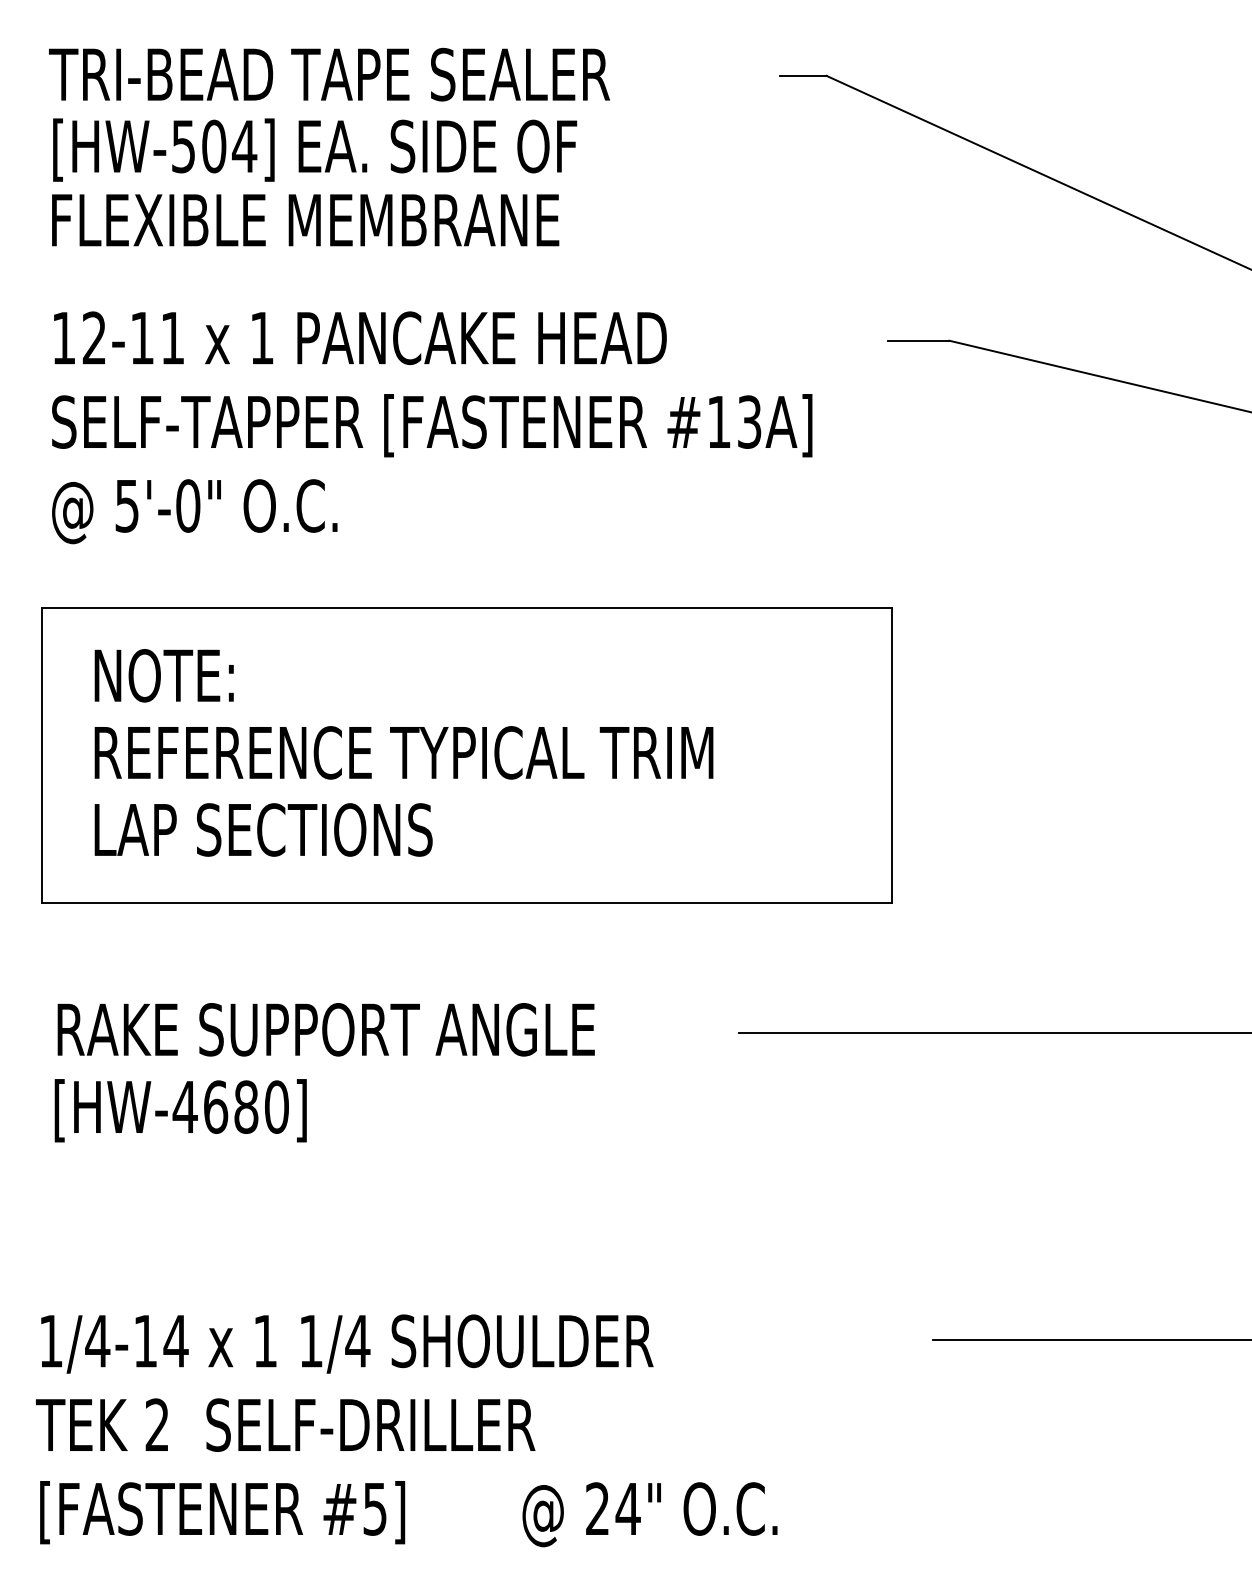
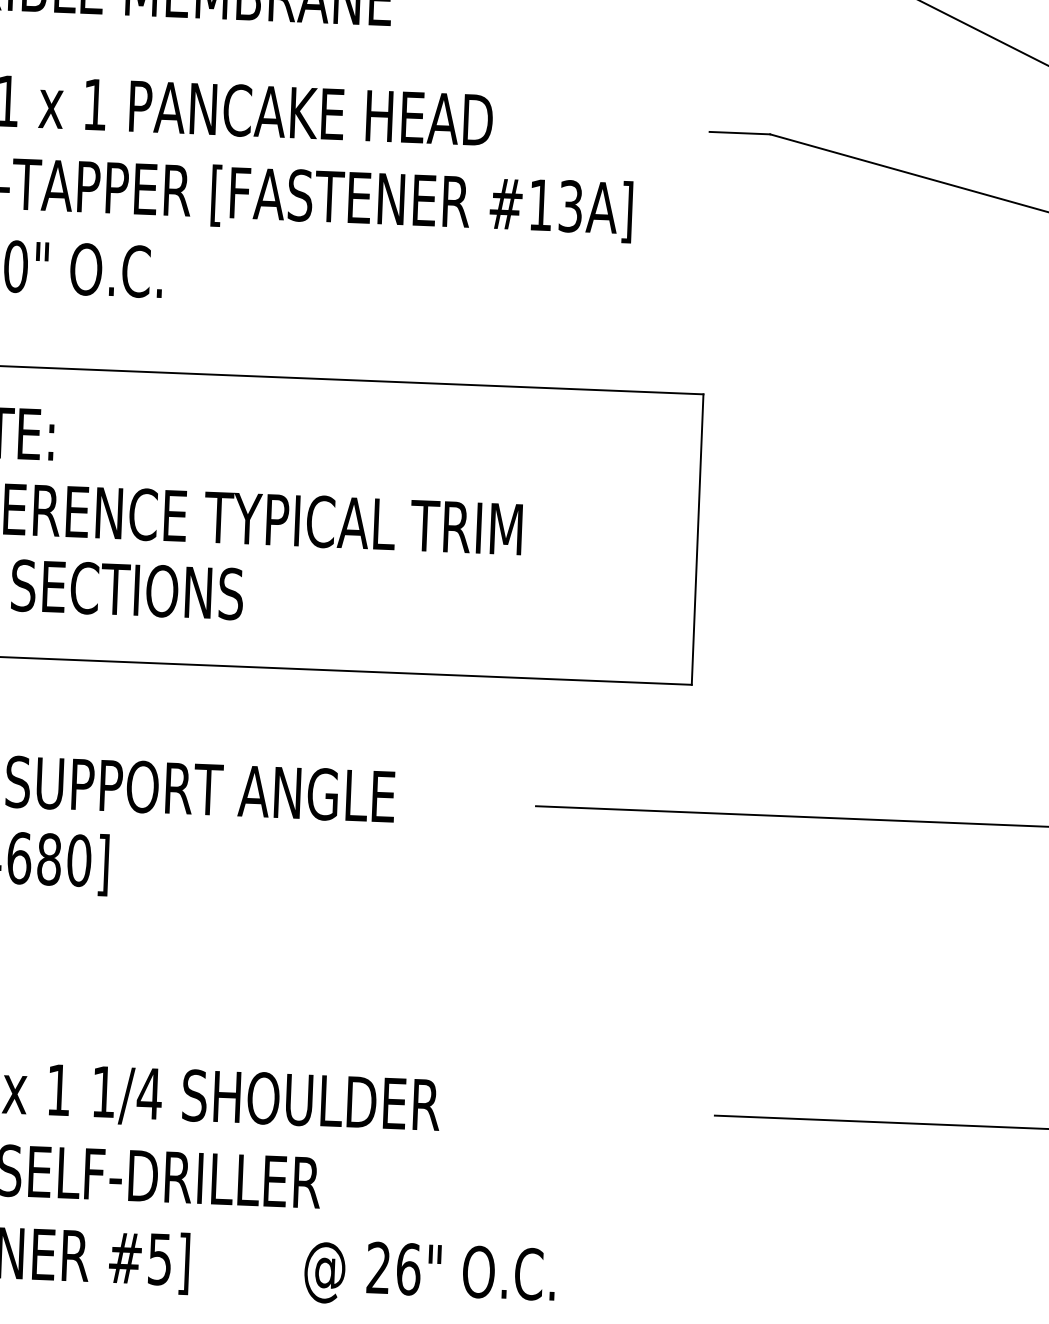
text: (627, 1508) -> (407, 1268), 24" -> 26"

